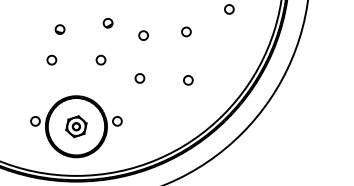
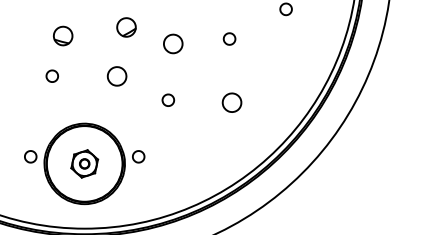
part: (107, 23) -> (125, 27), size x1.6
part: (59, 29) -> (62, 35), size x1.6
part: (143, 35) -> (173, 43), size x1.6
part: (100, 59) -> (116, 75), size x1.6
part: (188, 80) -> (232, 102), size x1.6

